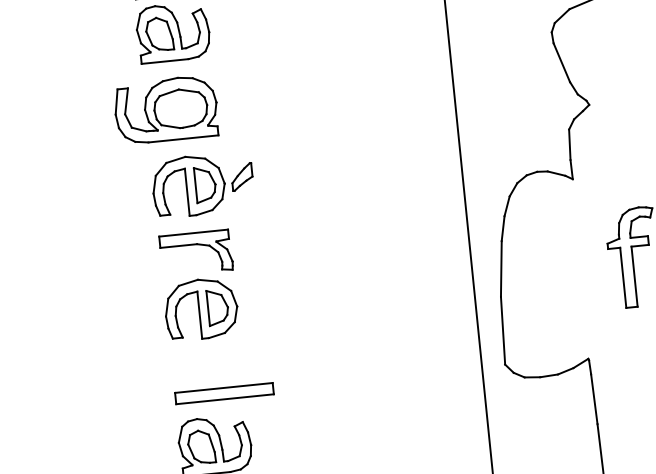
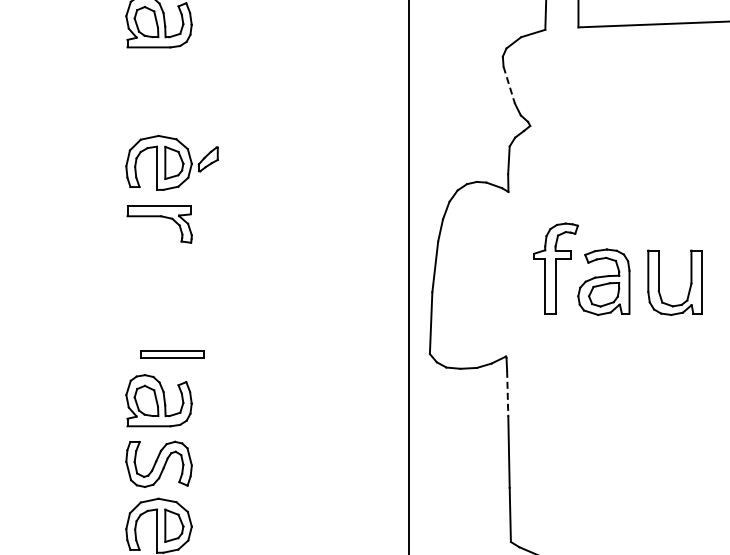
line: (562, 63) -> (509, 85), solid -> dashed
part: (166, 109) -> (145, 91), removed
part: (200, 309) -> (158, 275), removed
part: (224, 393) -> (172, 354), size x0.7
line: (594, 398) -> (507, 393), solid -> dashed

